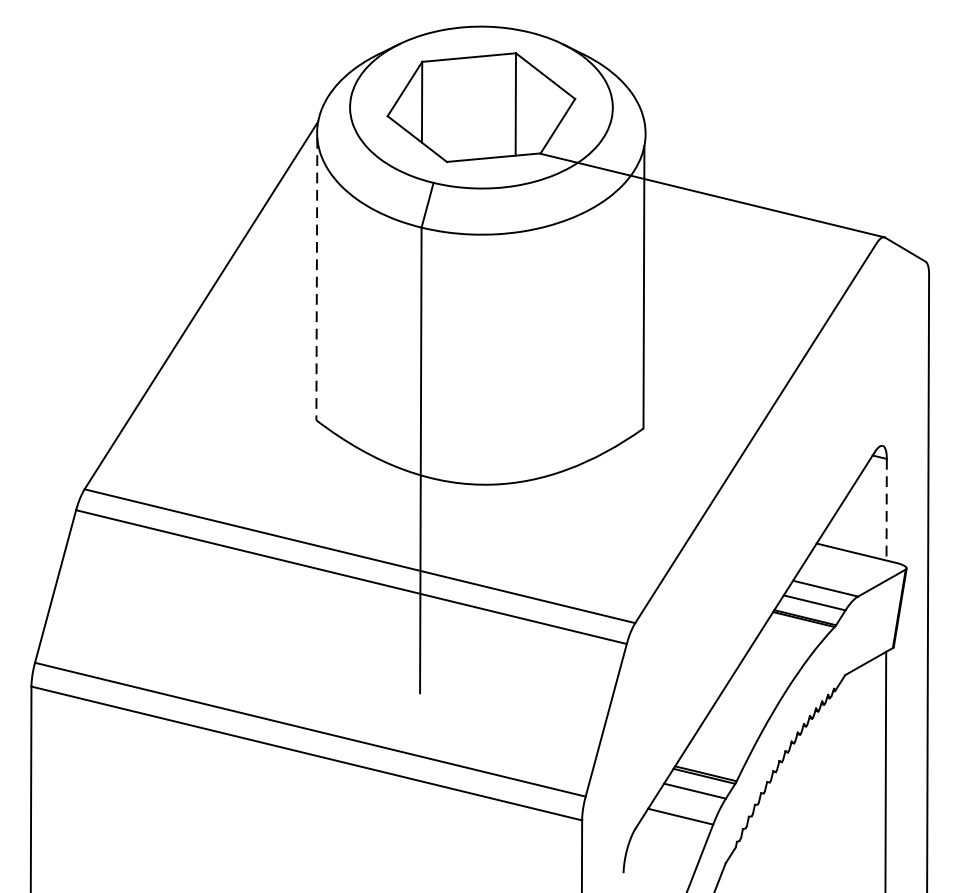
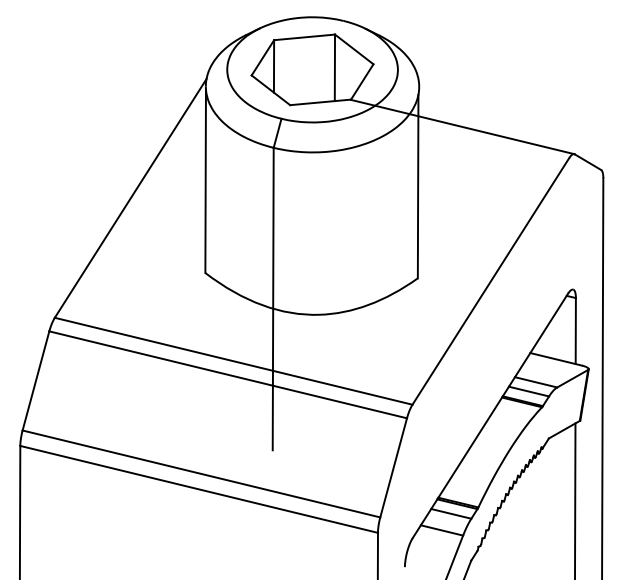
line: (316, 279) -> (205, 181), dashed -> solid
line: (886, 510) -> (575, 331), dashed -> solid

